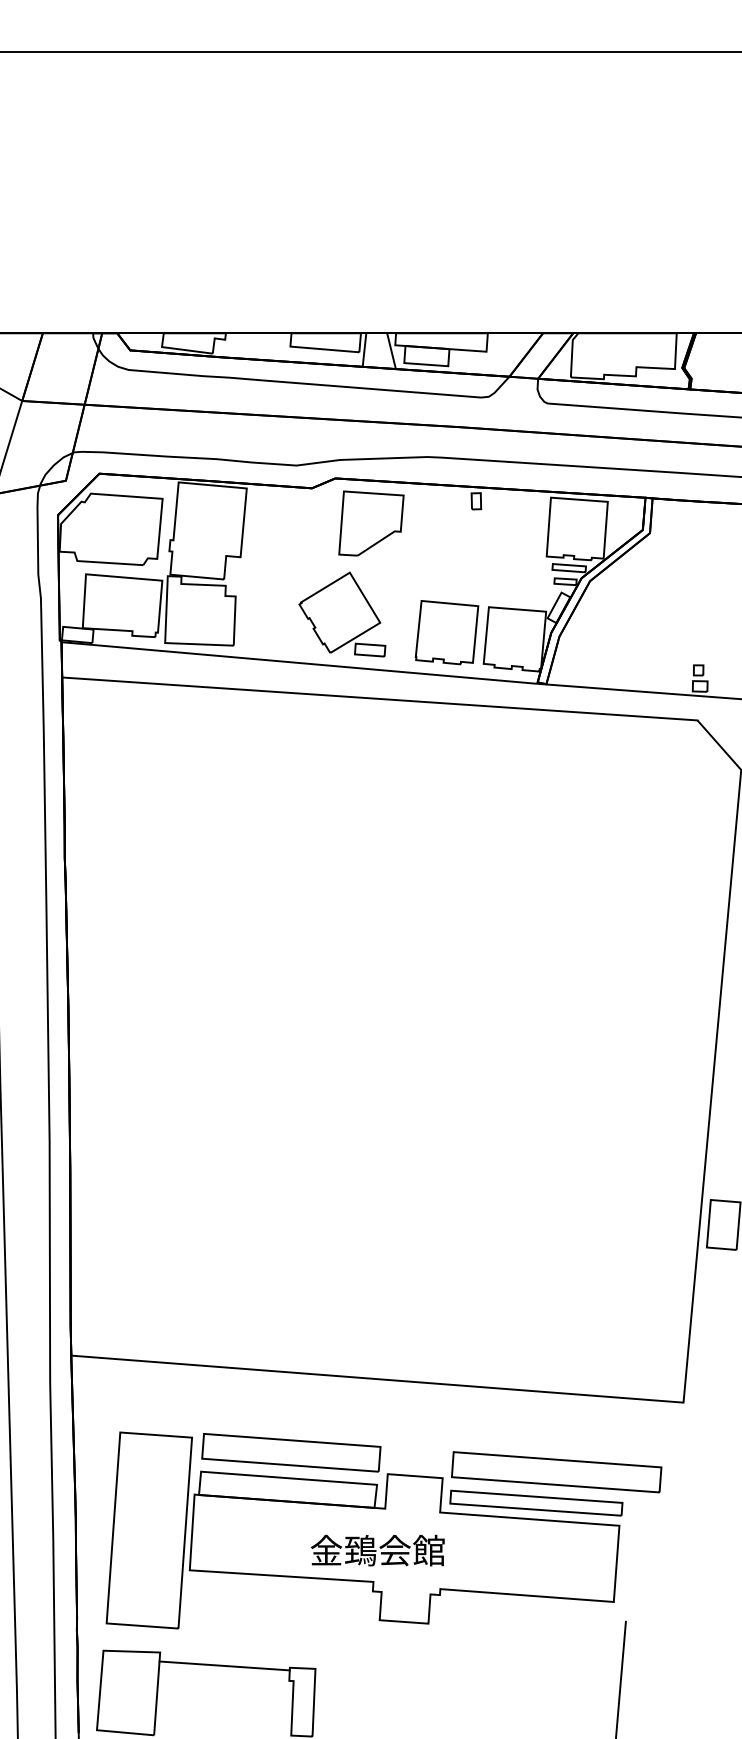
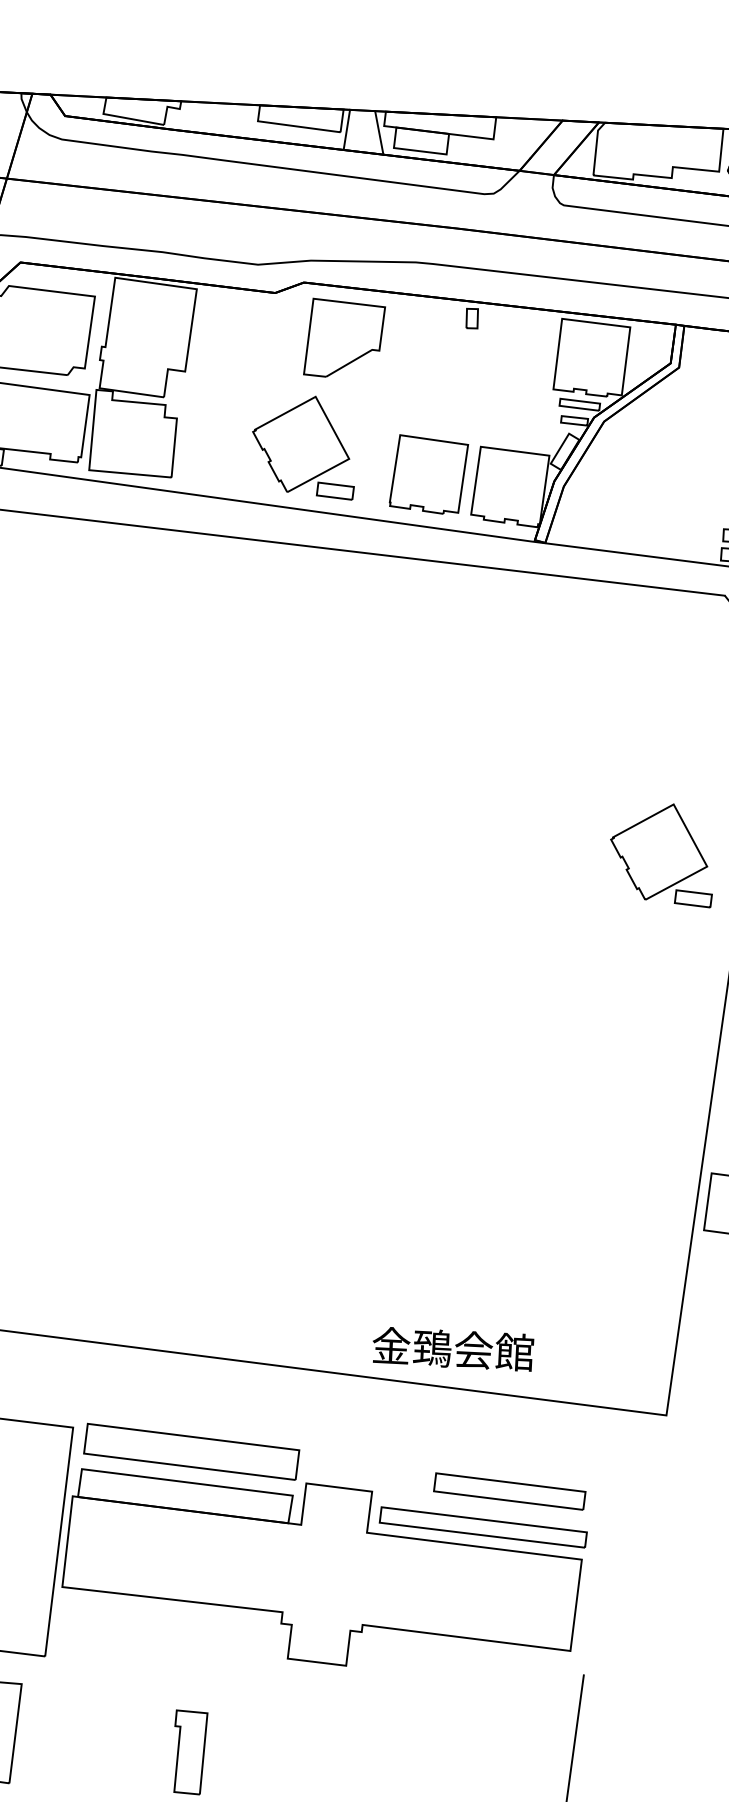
part: (656, 937) -> (662, 854), added
part: (556, 1472) -> (509, 1491), size x0.6
text: (377, 1550) -> (452, 1348), moved
line: (224, 1665) -> (98, 1703), removed

